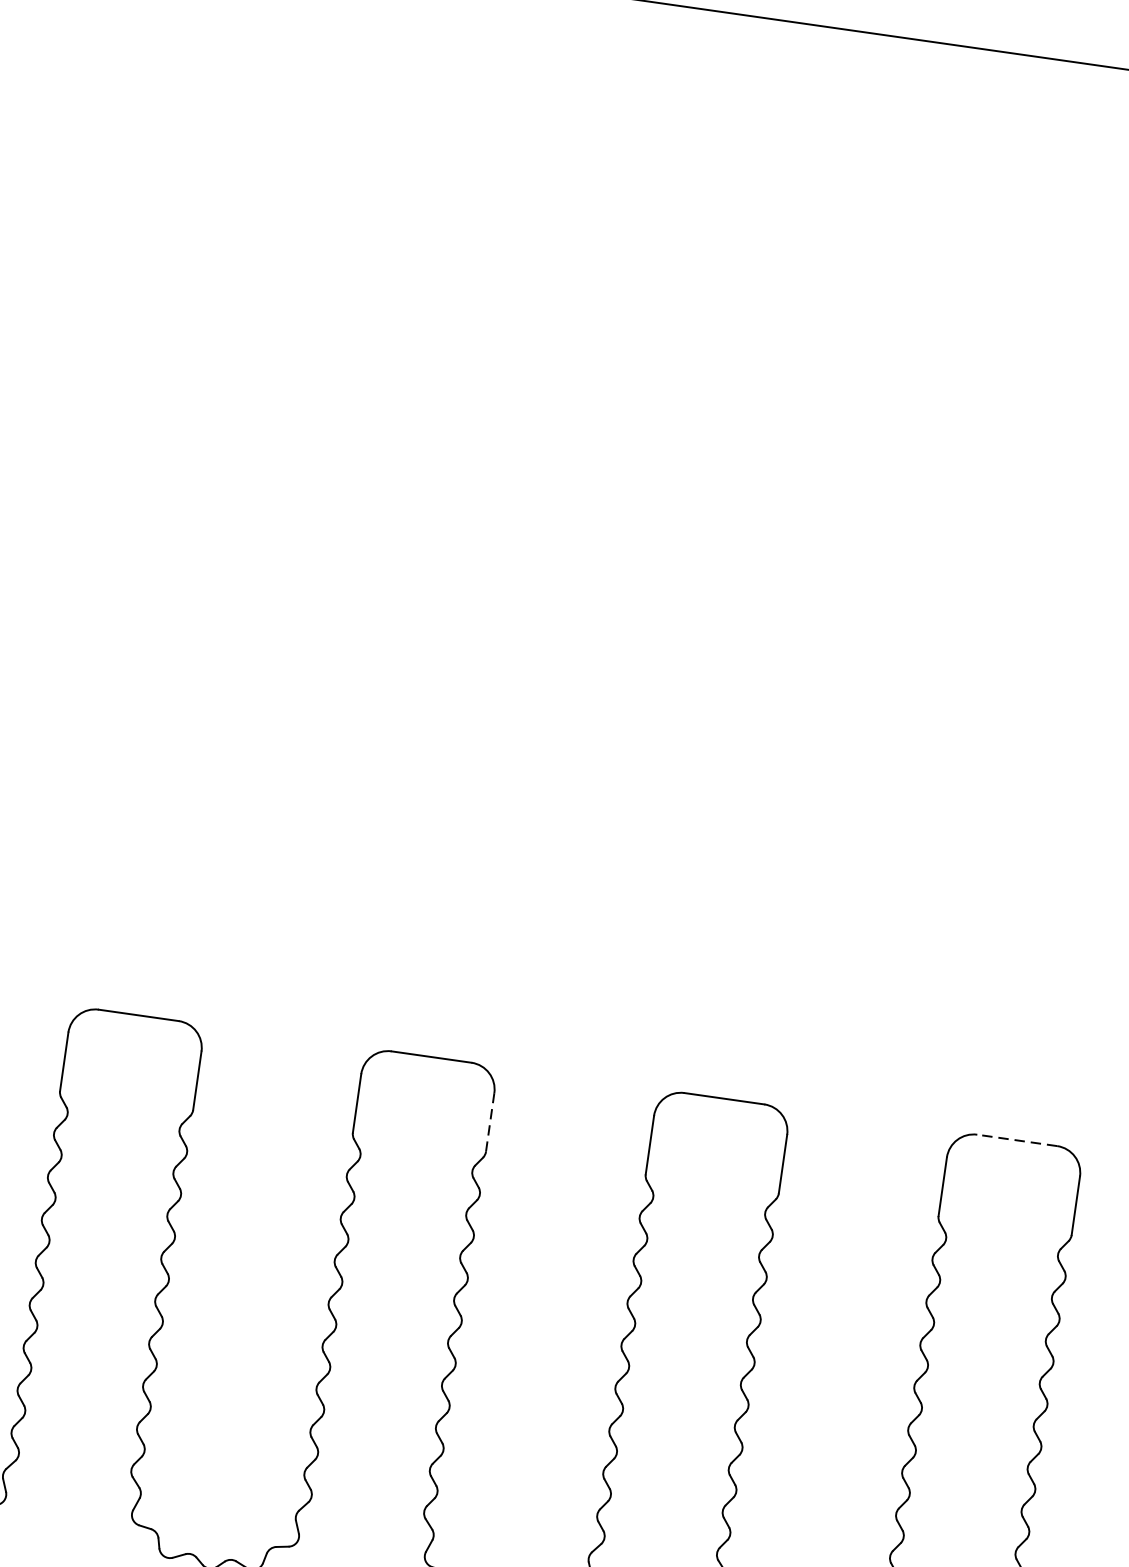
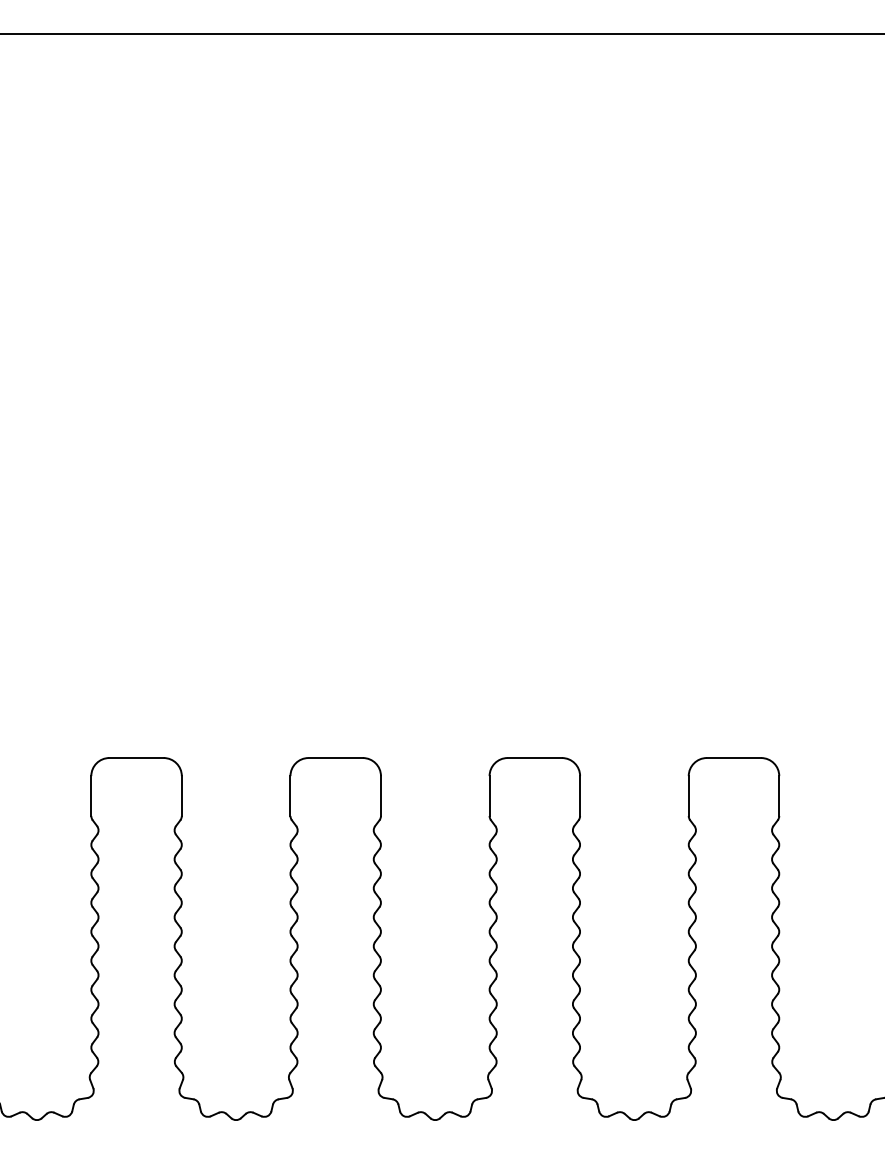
line: (489, 1123) -> (380, 796), dashed -> solid
line: (1016, 1140) -> (733, 758), dashed -> solid

